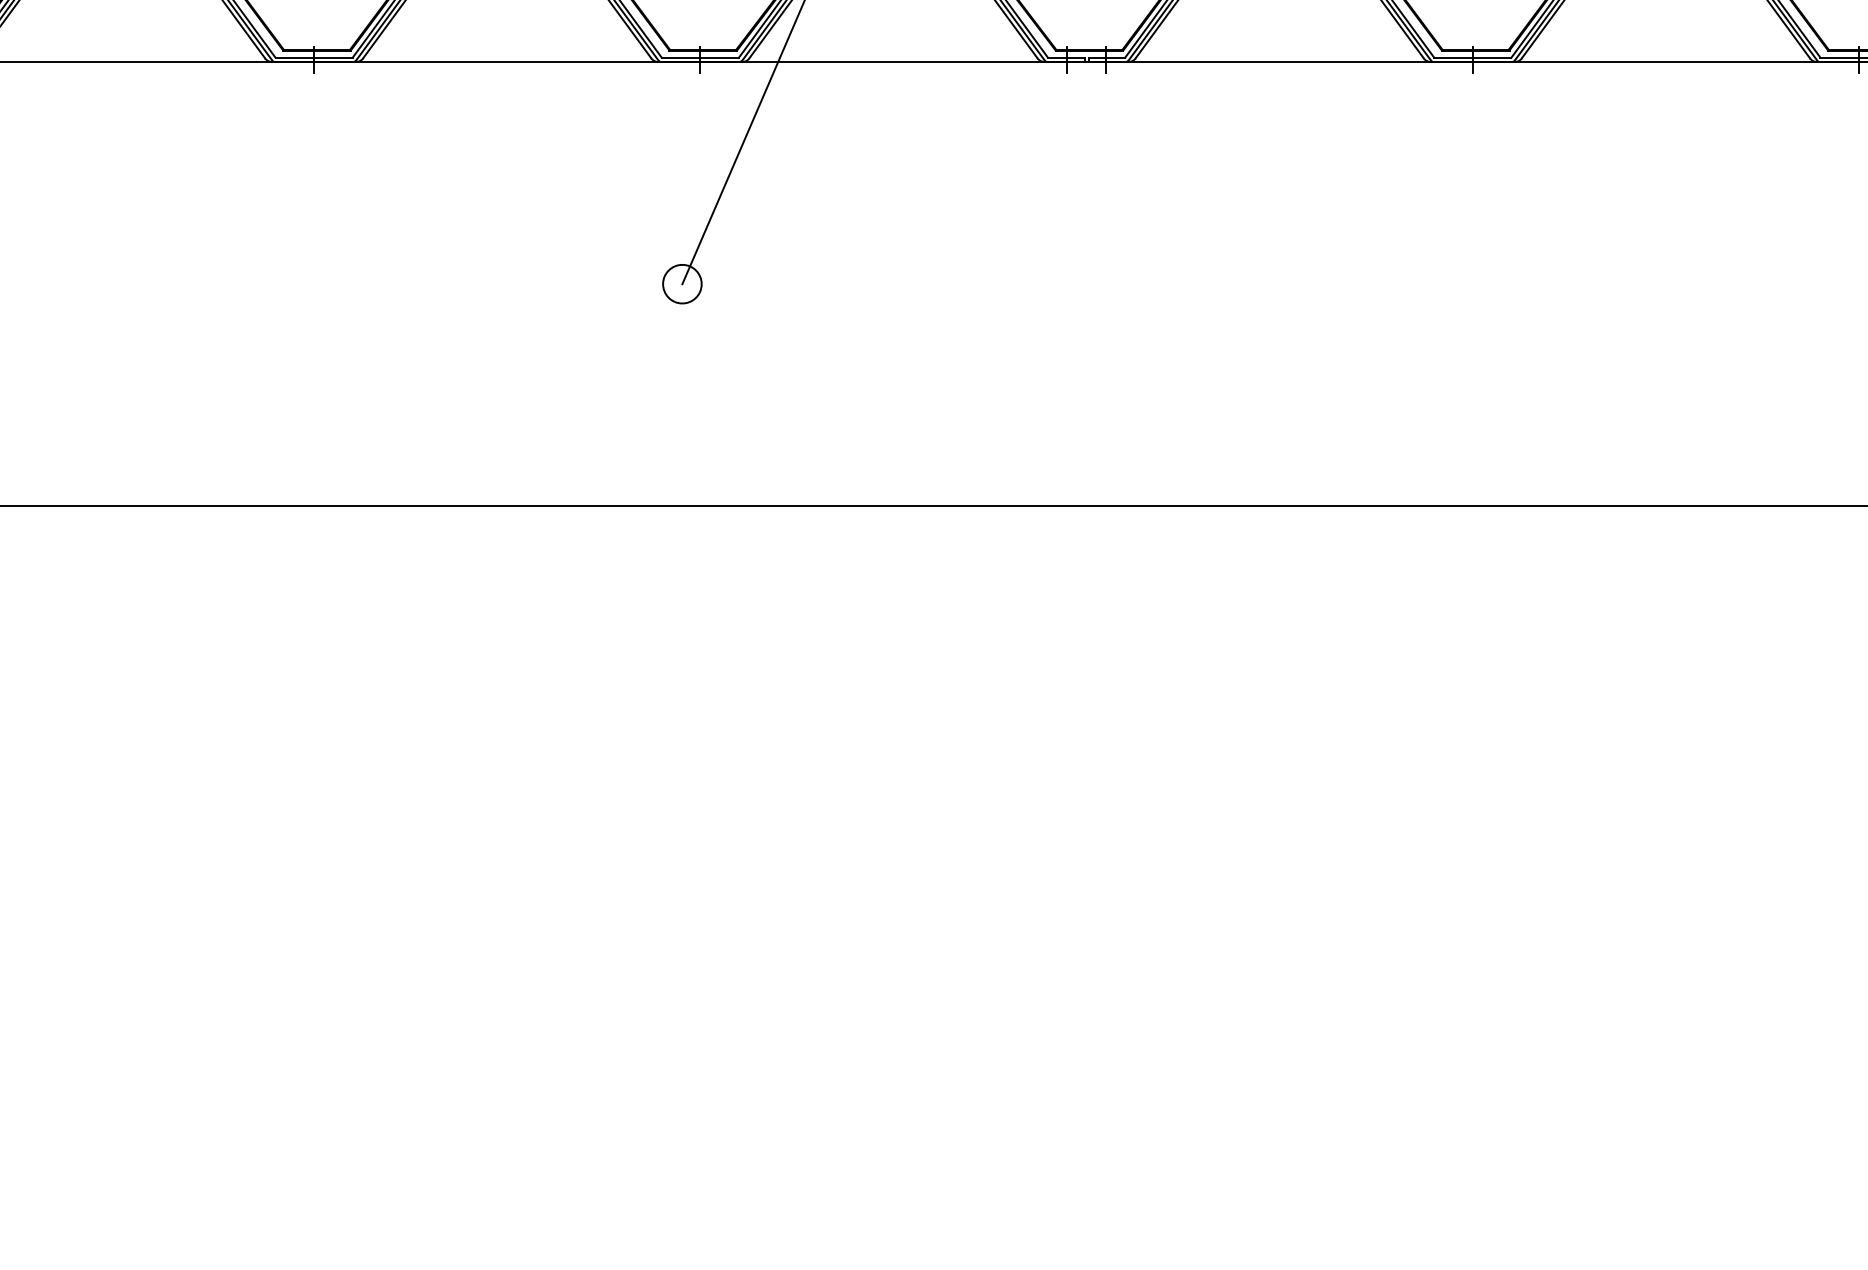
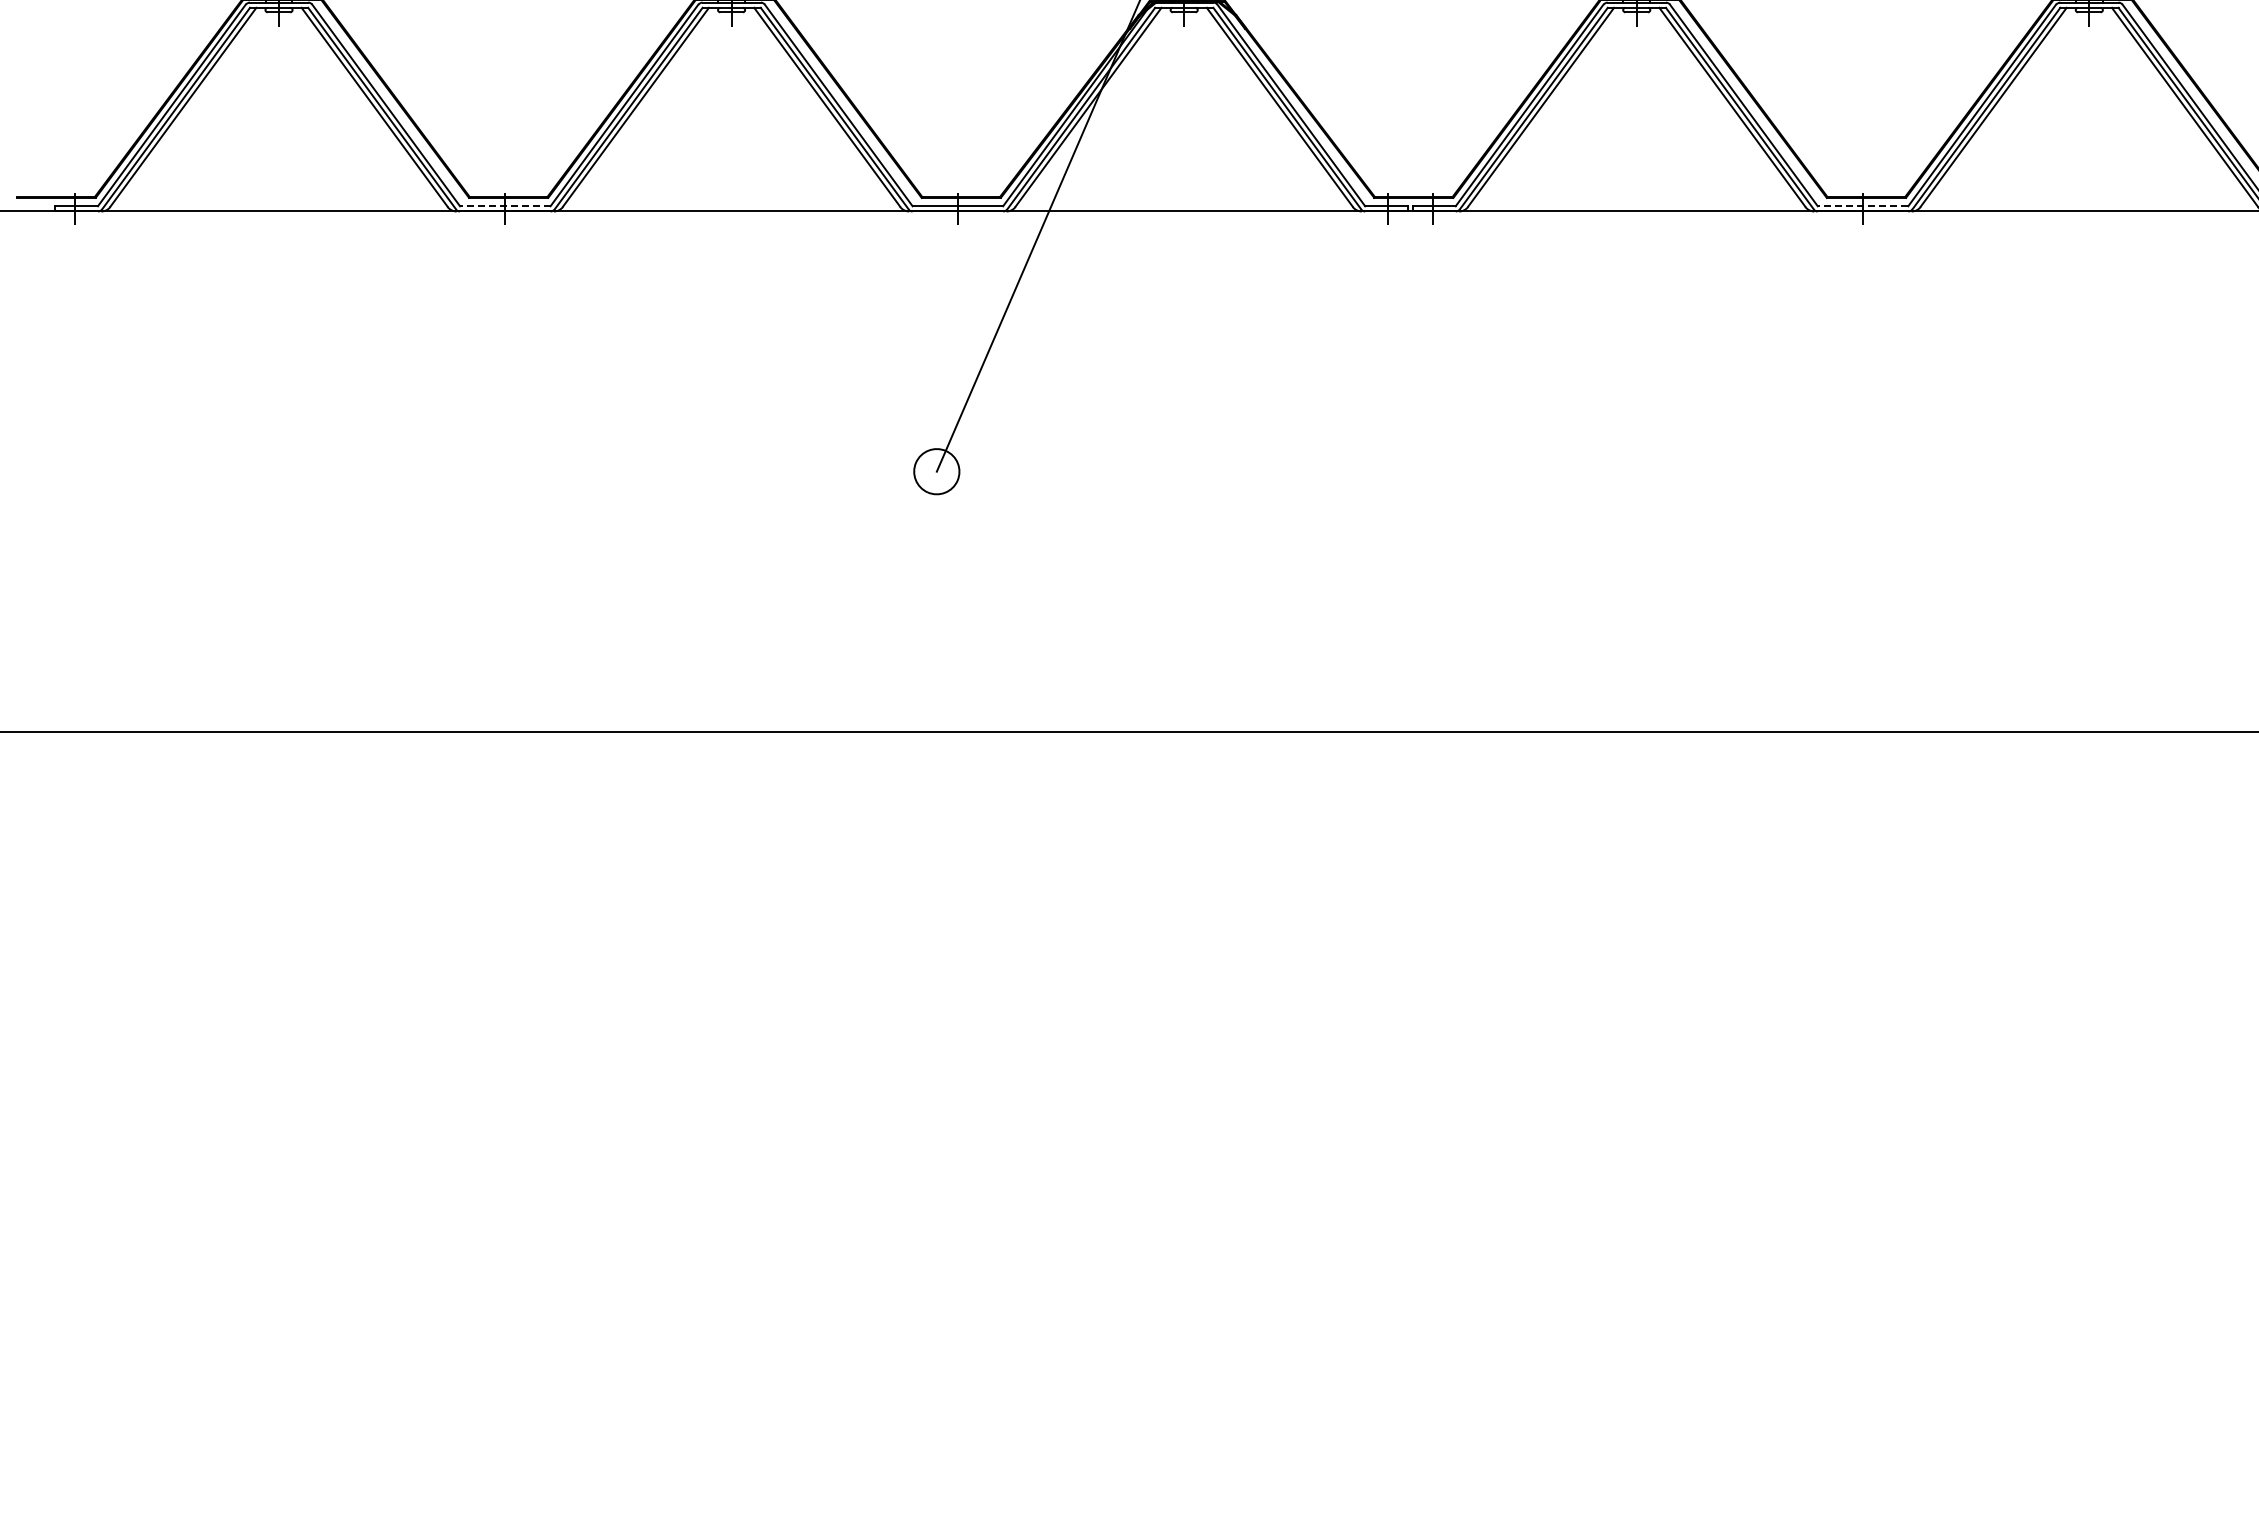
line: (313, 57) -> (504, 206), solid -> dashed
line: (1472, 57) -> (1862, 206), solid -> dashed

